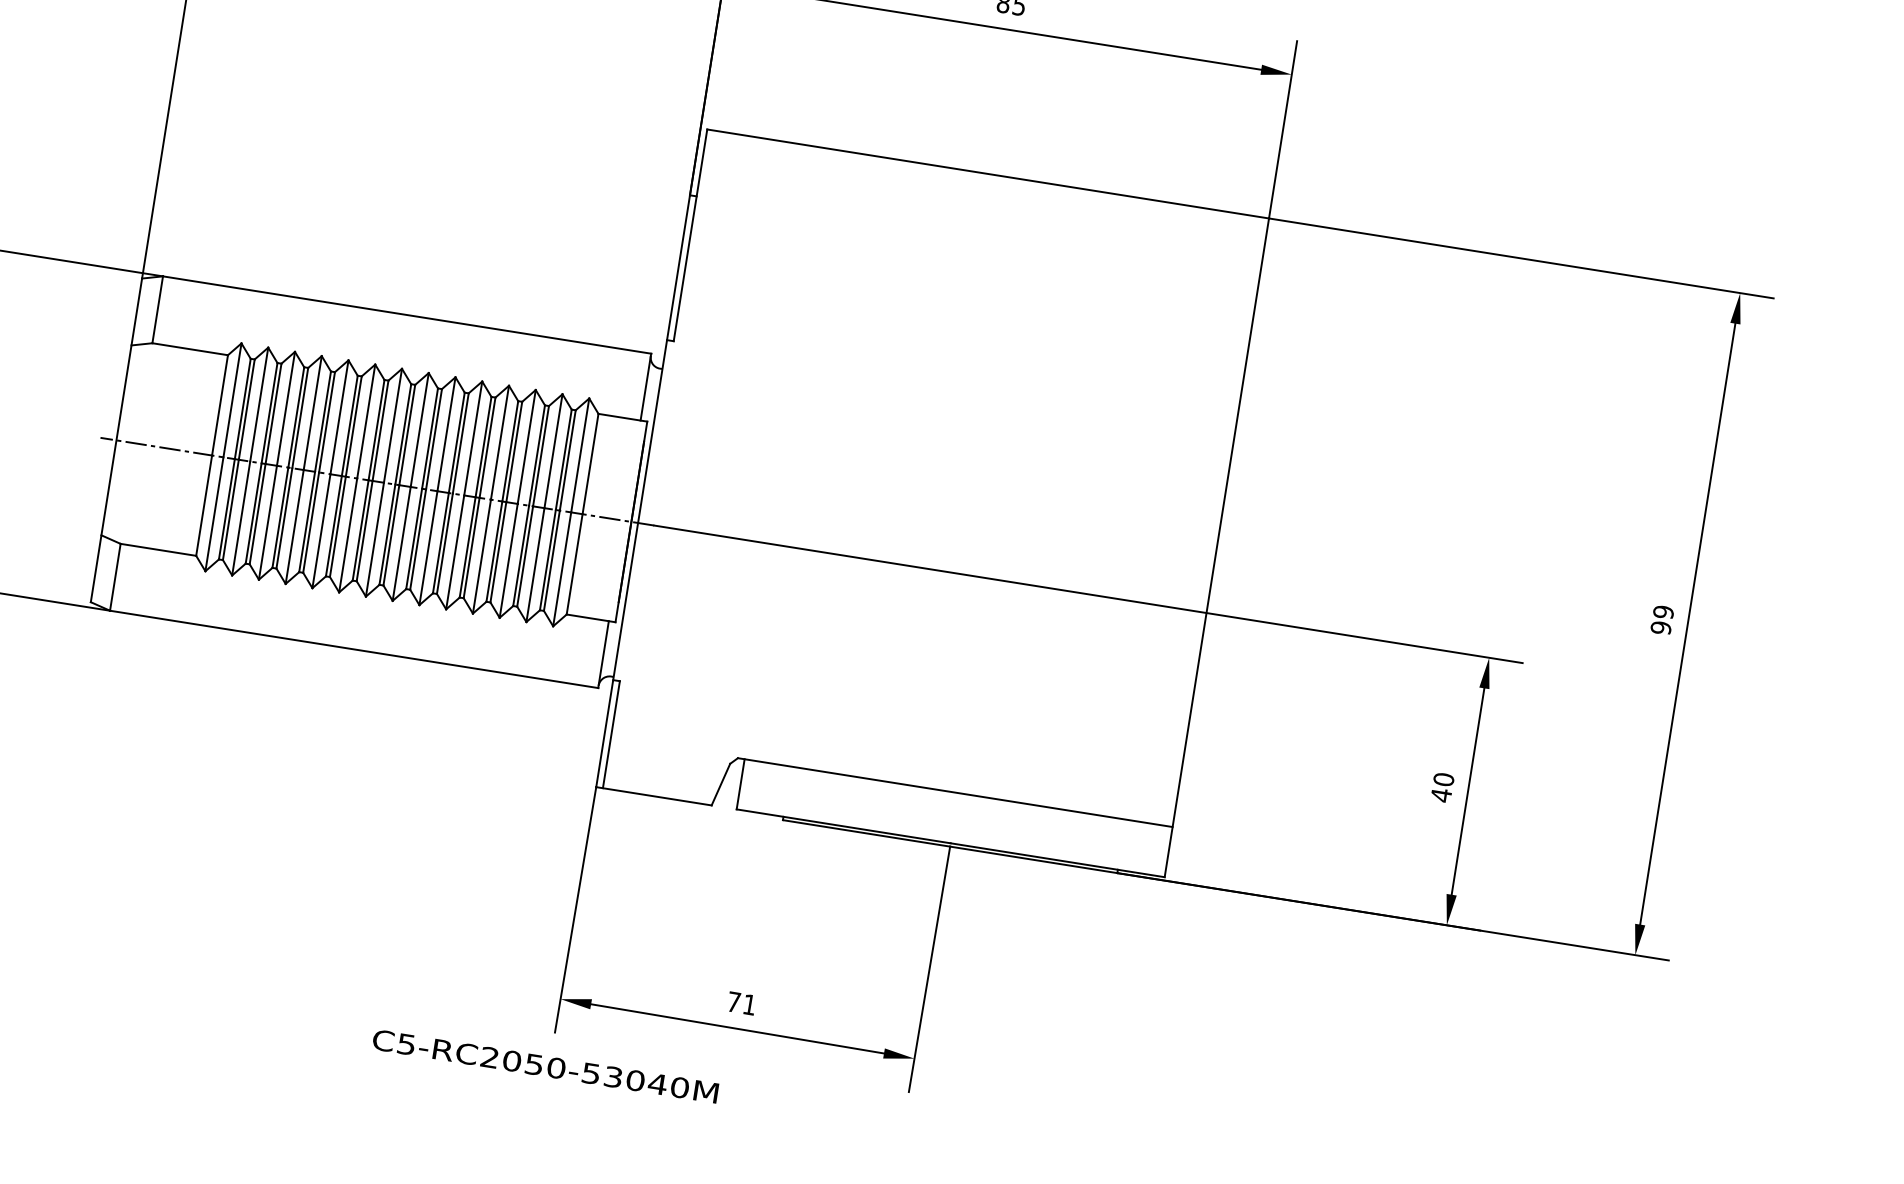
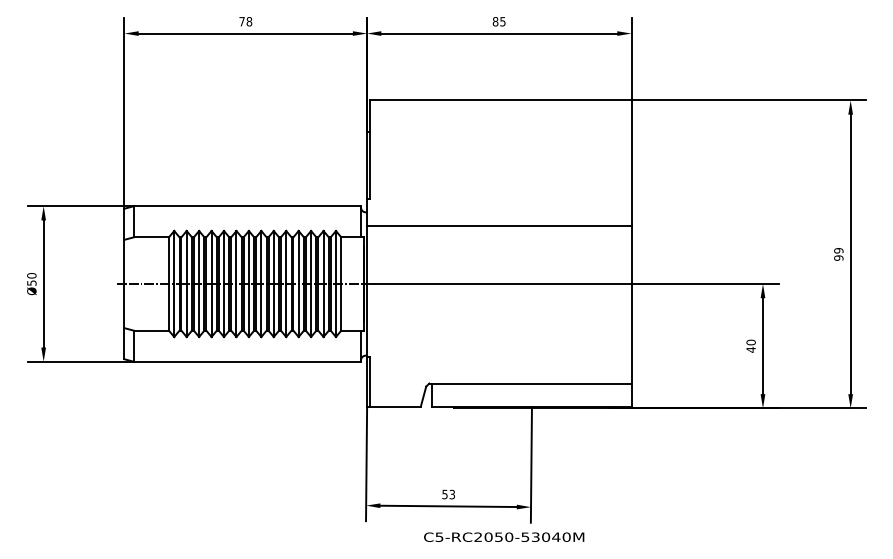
line: (942, 444) -> (499, 226), added
text: (741, 1003) -> (448, 494), 71 -> 53
text: (546, 1064) -> (504, 536), moved

